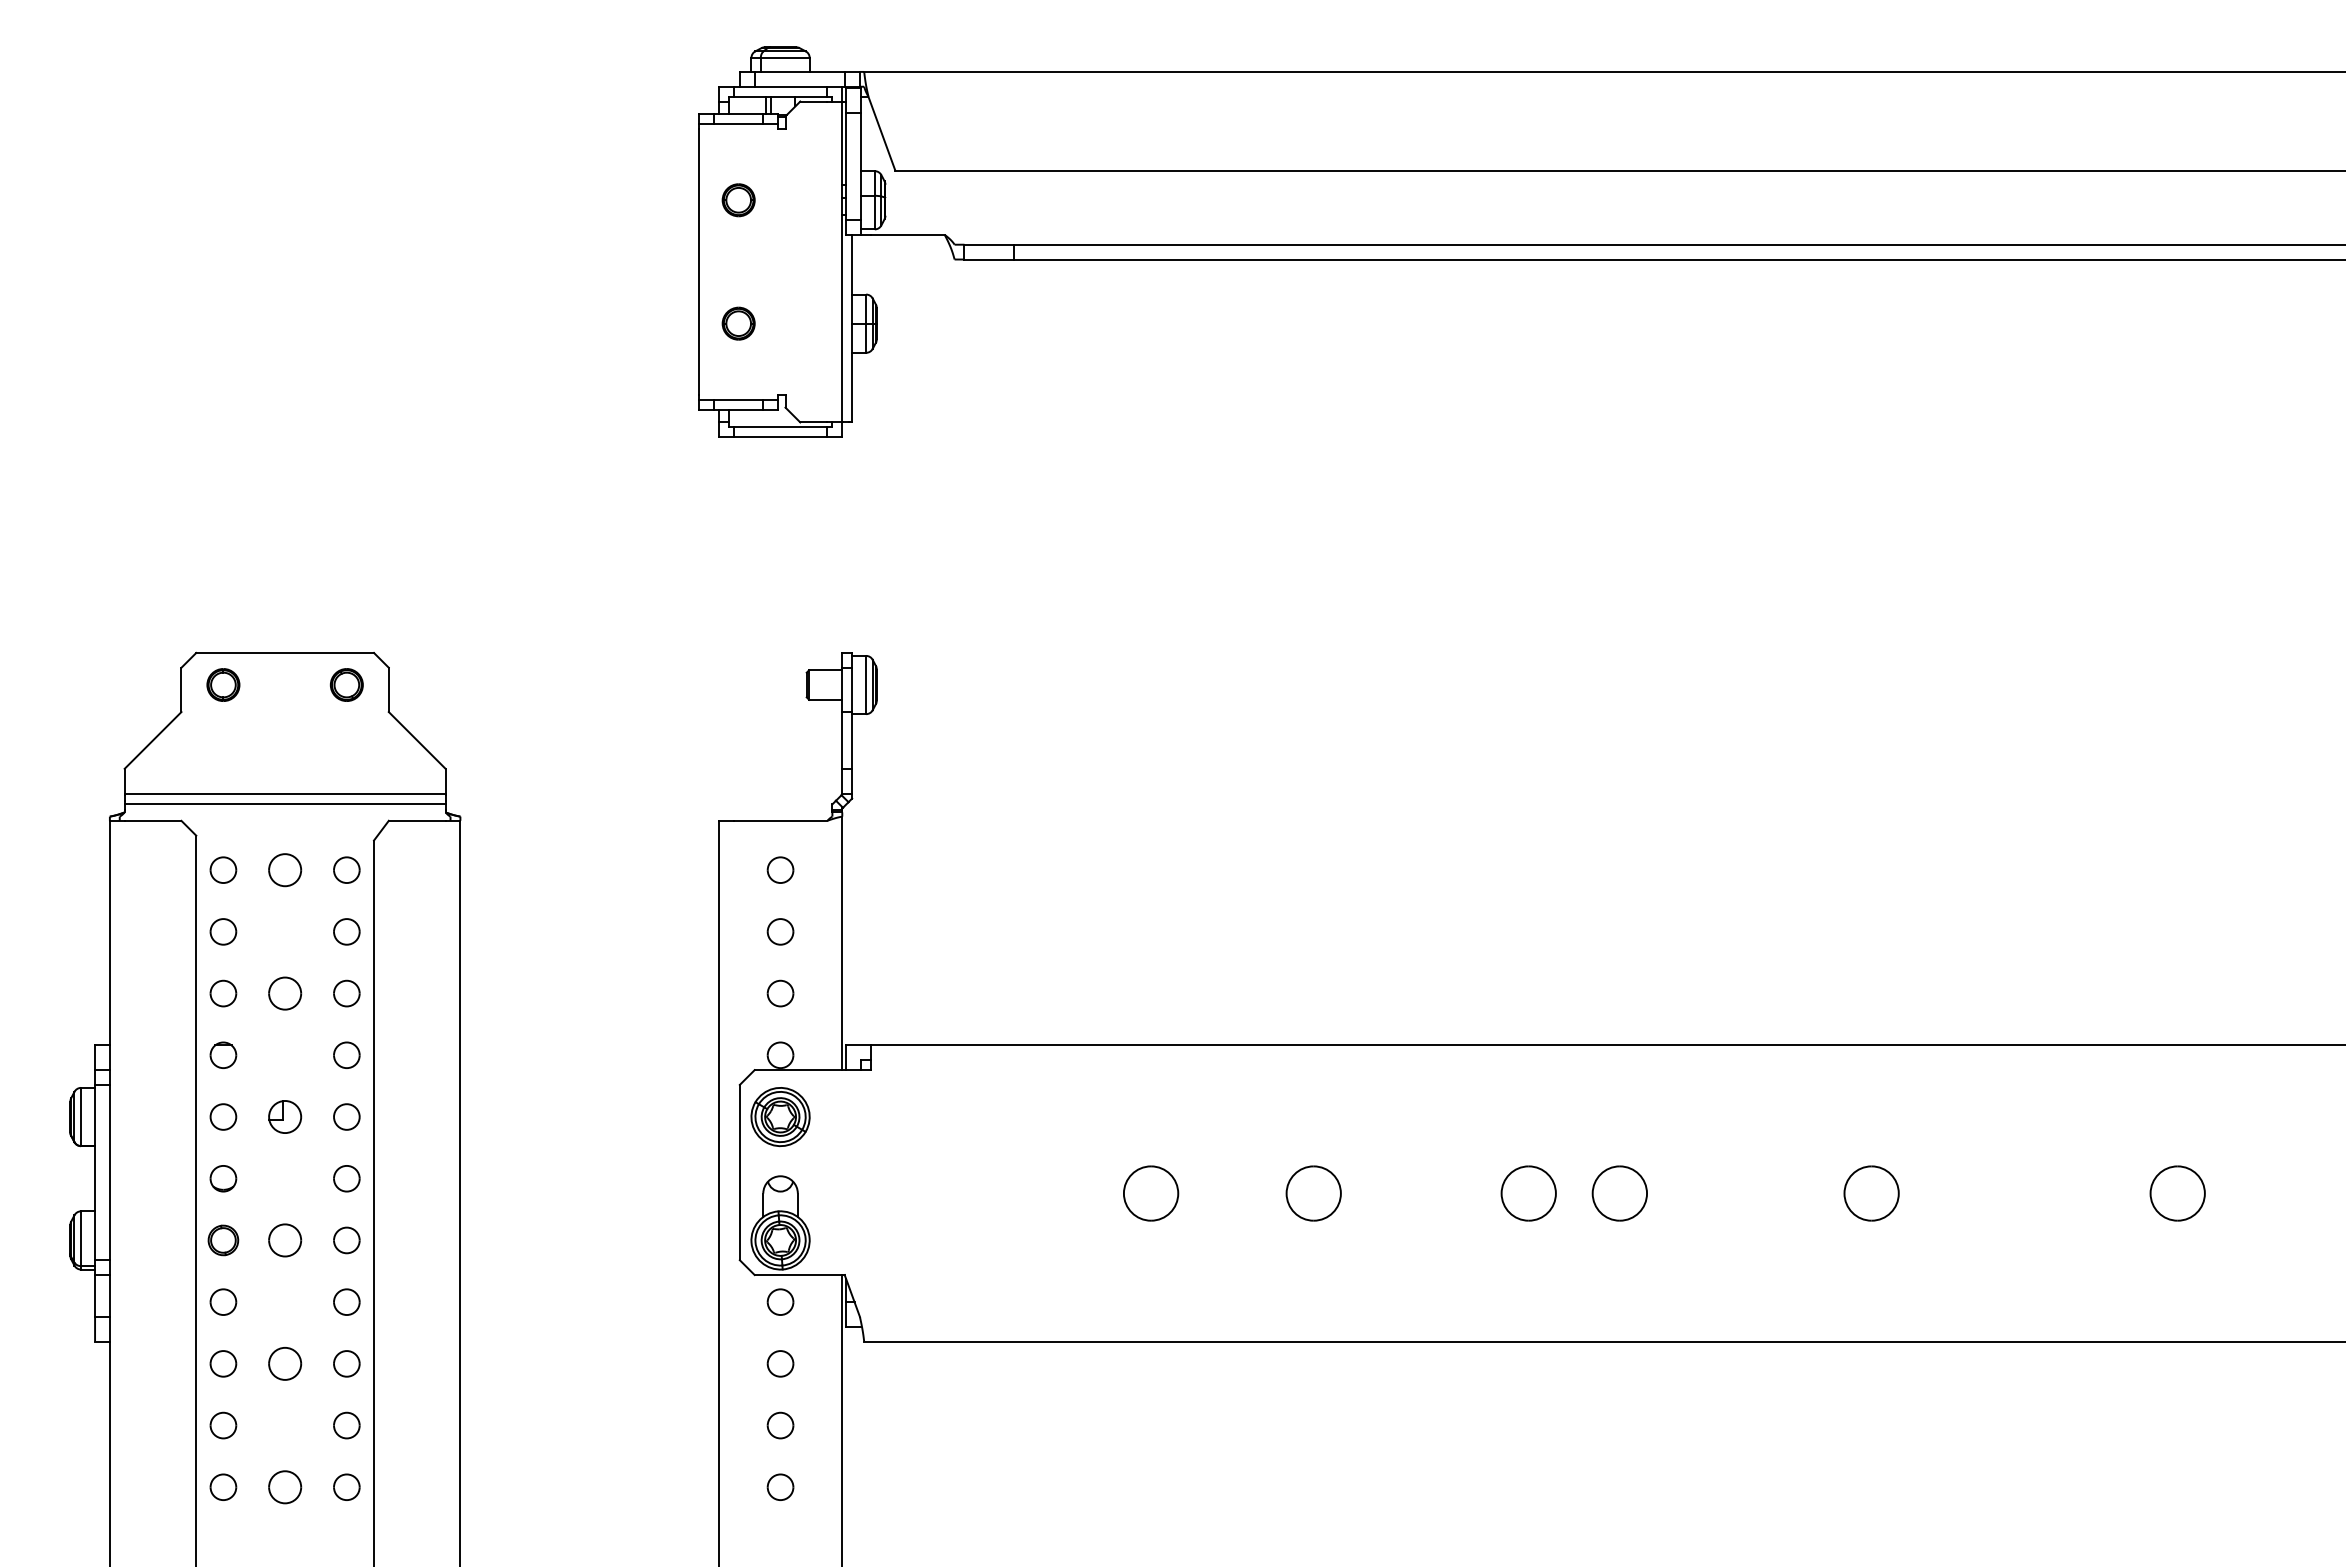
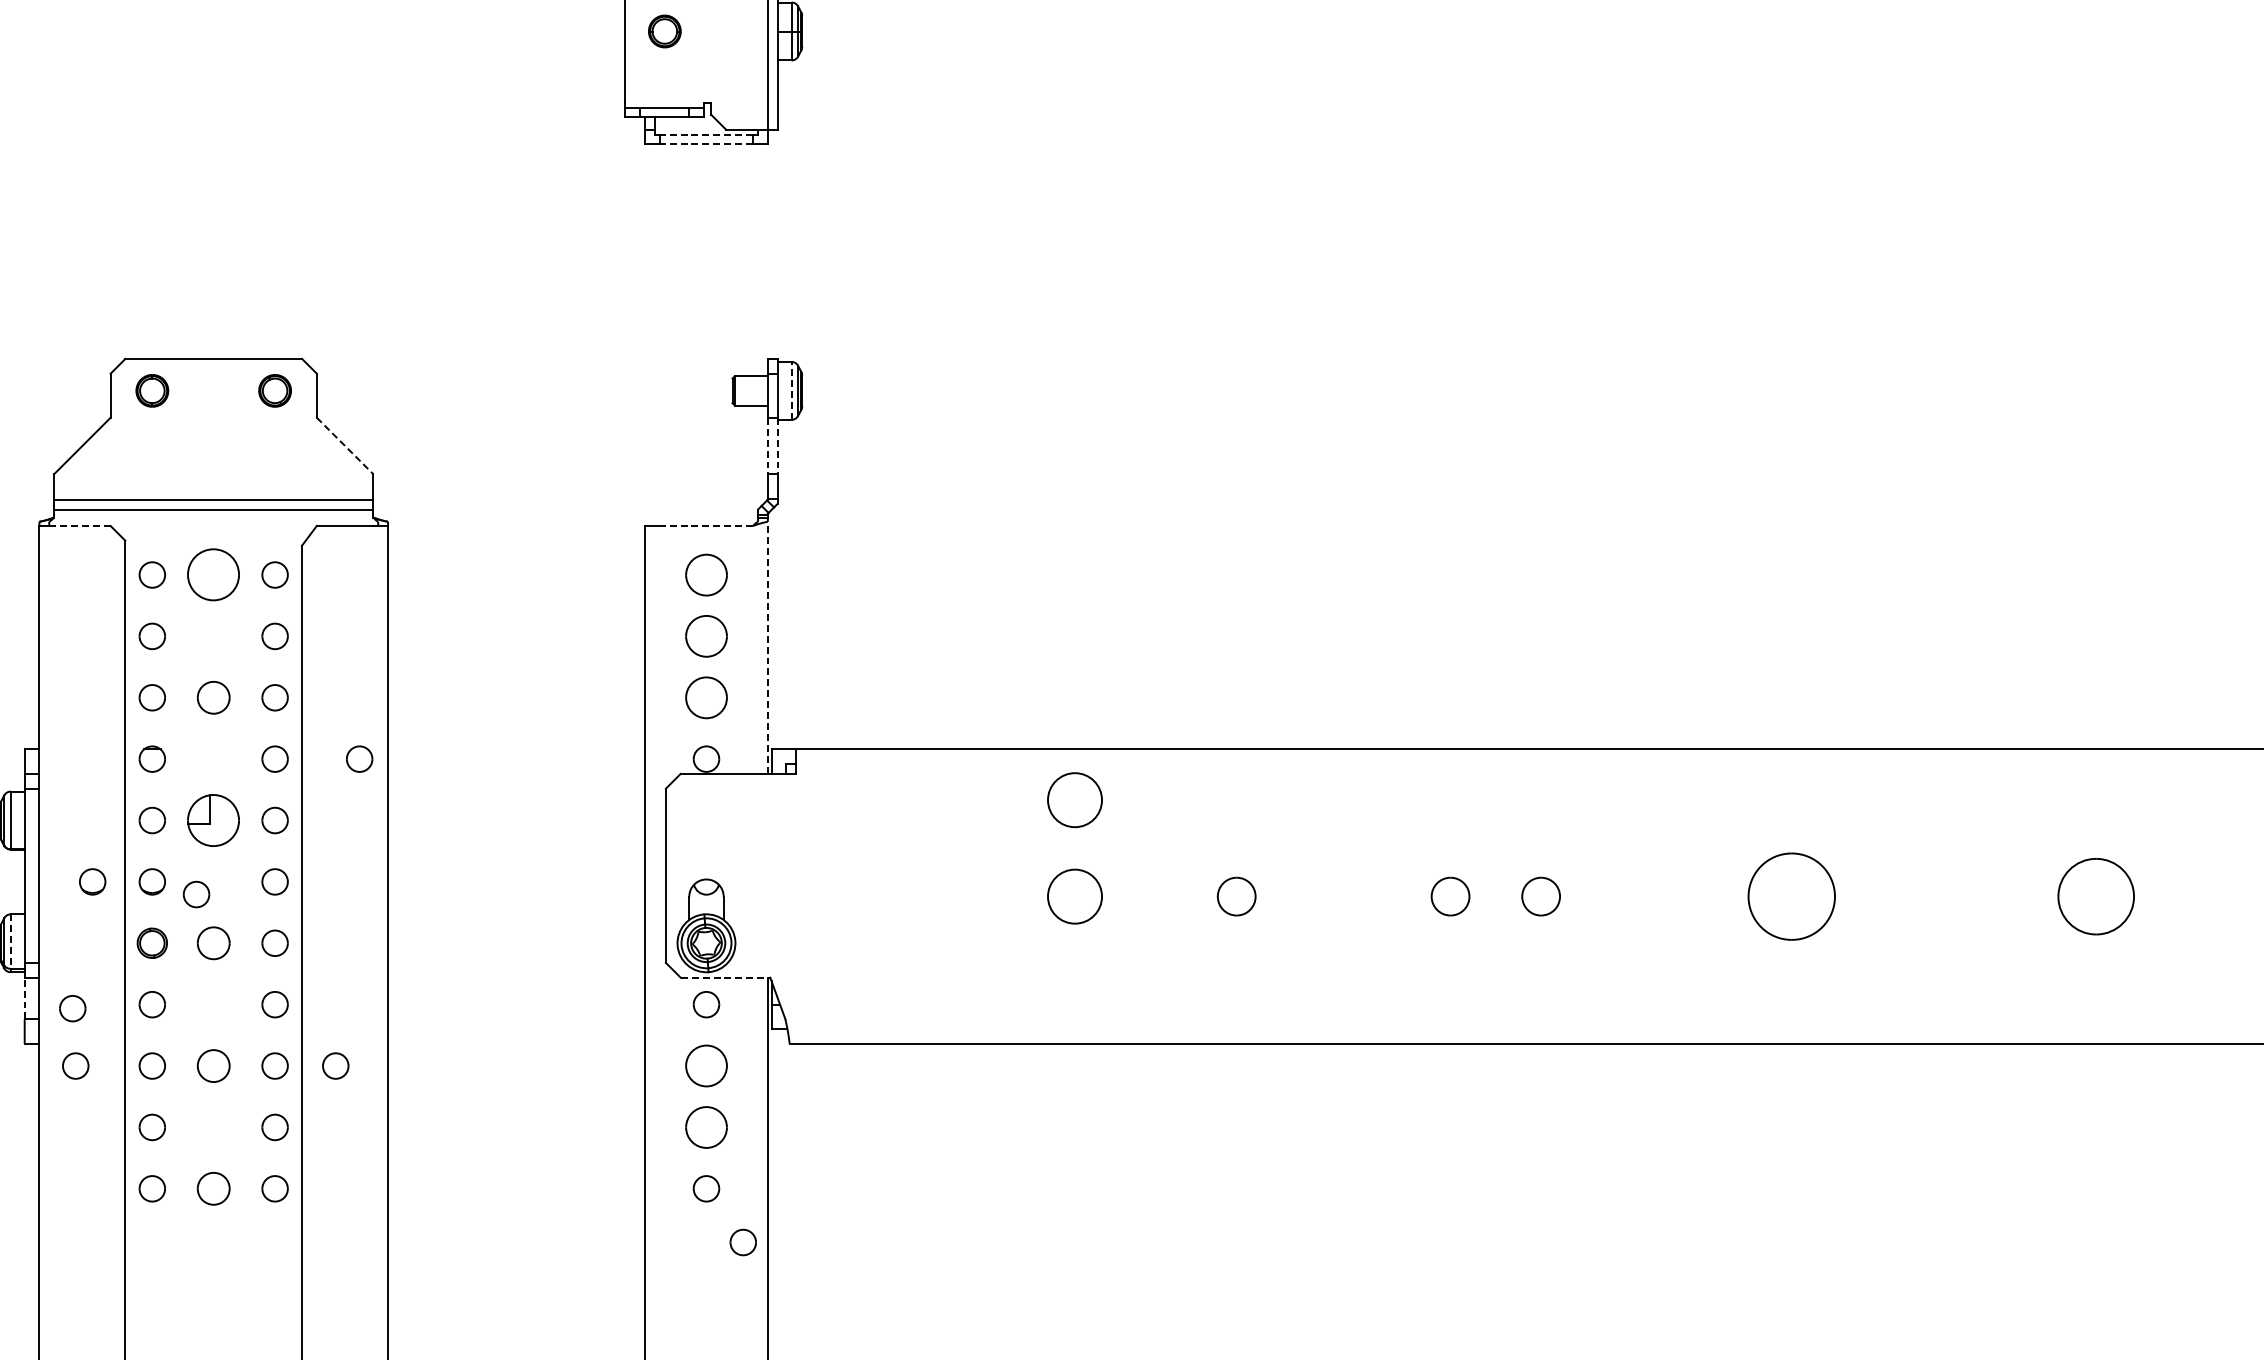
line: (780, 427) -> (706, 134), solid -> dashed
line: (780, 437) -> (706, 144), solid -> dashed
line: (866, 684) -> (791, 390), solid -> dashed
line: (417, 740) -> (345, 446), solid -> dashed
line: (842, 740) -> (768, 446), solid -> dashed
line: (852, 740) -> (778, 446), solid -> dashed
line: (152, 820) -> (81, 525), solid -> dashed
line: (780, 820) -> (706, 525), solid -> dashed
part: (780, 869) -> (706, 574), size x1.6
part: (285, 870) -> (214, 575), size x1.6
part: (780, 931) -> (706, 636), size x1.6
line: (842, 943) -> (768, 647), solid -> dashed
part: (780, 993) -> (706, 697), size x1.6
part: (431, 1054) -> (359, 758), added
part: (1151, 1096) -> (1075, 800), added
part: (285, 1116) -> (214, 820), size x1.6
part: (780, 1117) -> (706, 821), removed
part: (163, 1178) -> (92, 881), added
part: (267, 1191) -> (196, 894), added
part: (1313, 1193) -> (1236, 896), size x0.7
part: (1528, 1193) -> (1450, 896), size x0.7
part: (1619, 1193) -> (1540, 896), size x0.7
part: (1871, 1193) -> (1791, 896), size x1.6
part: (2177, 1193) -> (2095, 896), size x1.4
line: (81, 1239) -> (11, 942), solid -> dashed
line: (800, 1275) -> (726, 978), solid -> dashed
line: (95, 1296) -> (25, 999), solid -> dashed
part: (143, 1305) -> (72, 1007), added
part: (146, 1363) -> (75, 1065), added
part: (407, 1363) -> (335, 1065), added
part: (780, 1363) -> (706, 1065), size x1.6
part: (780, 1425) -> (706, 1127), size x1.6
part: (817, 1540) -> (743, 1241), added

